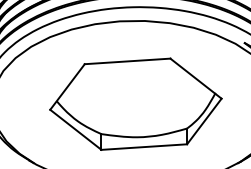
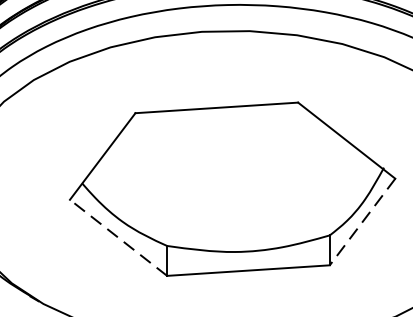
line: (204, 121) -> (362, 222), solid -> dashed
line: (75, 129) -> (117, 237), solid -> dashed

